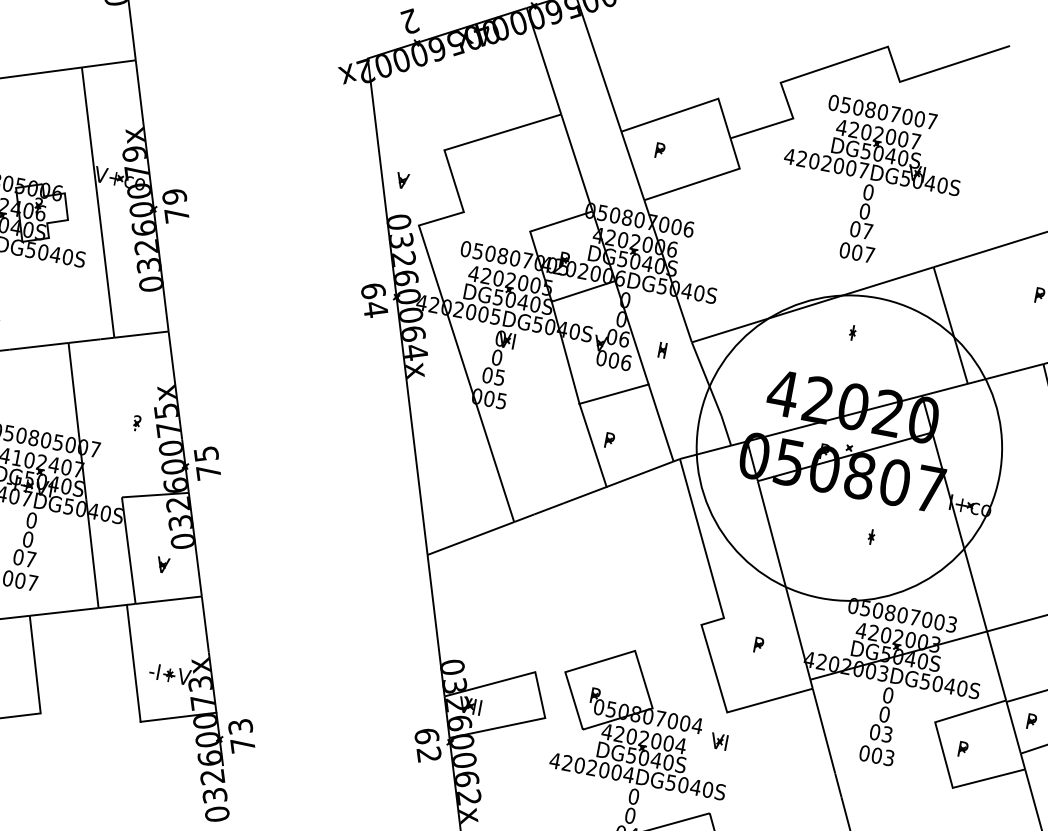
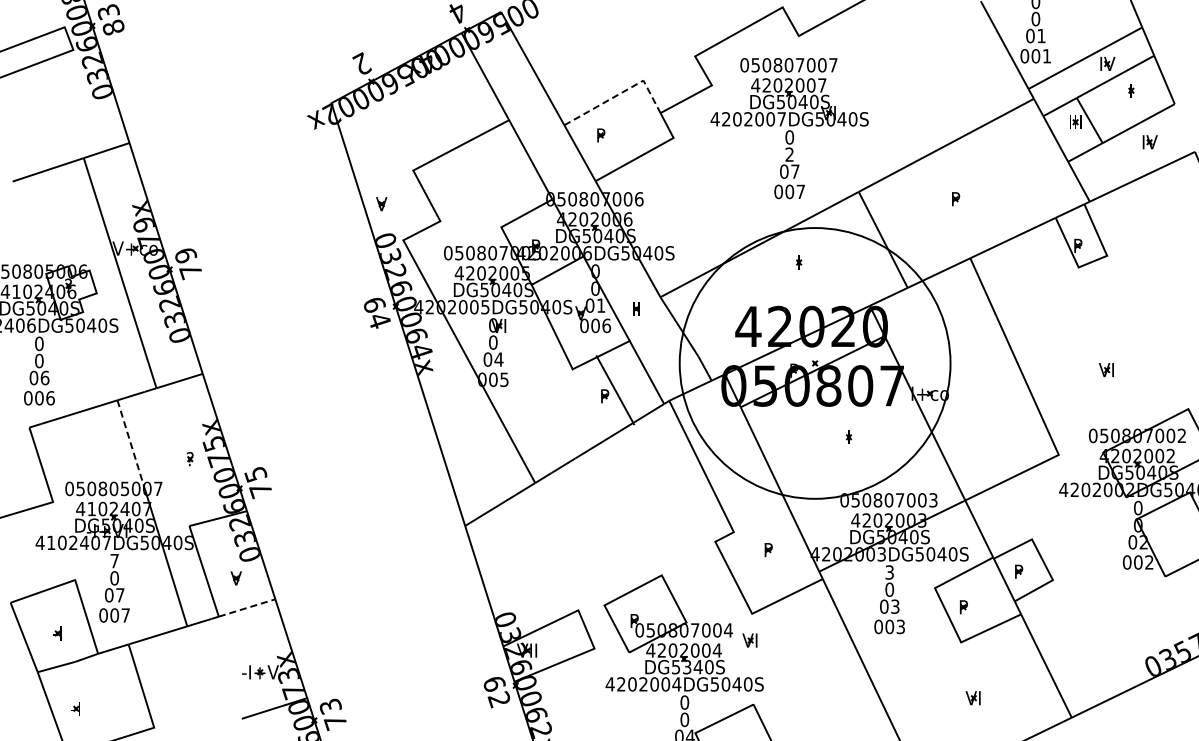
line: (690, 108) -> (620, 93), solid -> dashed
text: (864, 211) -> (789, 154), 0 -> 2
text: (624, 339) -> (601, 305), 06 -> 01
text: (499, 377) -> (498, 359), 05 -> 04
line: (74, 394) -> (131, 444), solid -> dashed
line: (593, 445) -> (615, 390), moved
text: (31, 519) -> (114, 560), 0 -> 7
line: (169, 599) -> (247, 607), solid -> dashed
line: (133, 662) -> (226, 668), removed
text: (888, 695) -> (889, 572), 0 -> 3
text: (643, 758) -> (686, 667), DG5040S -> DG5340S

